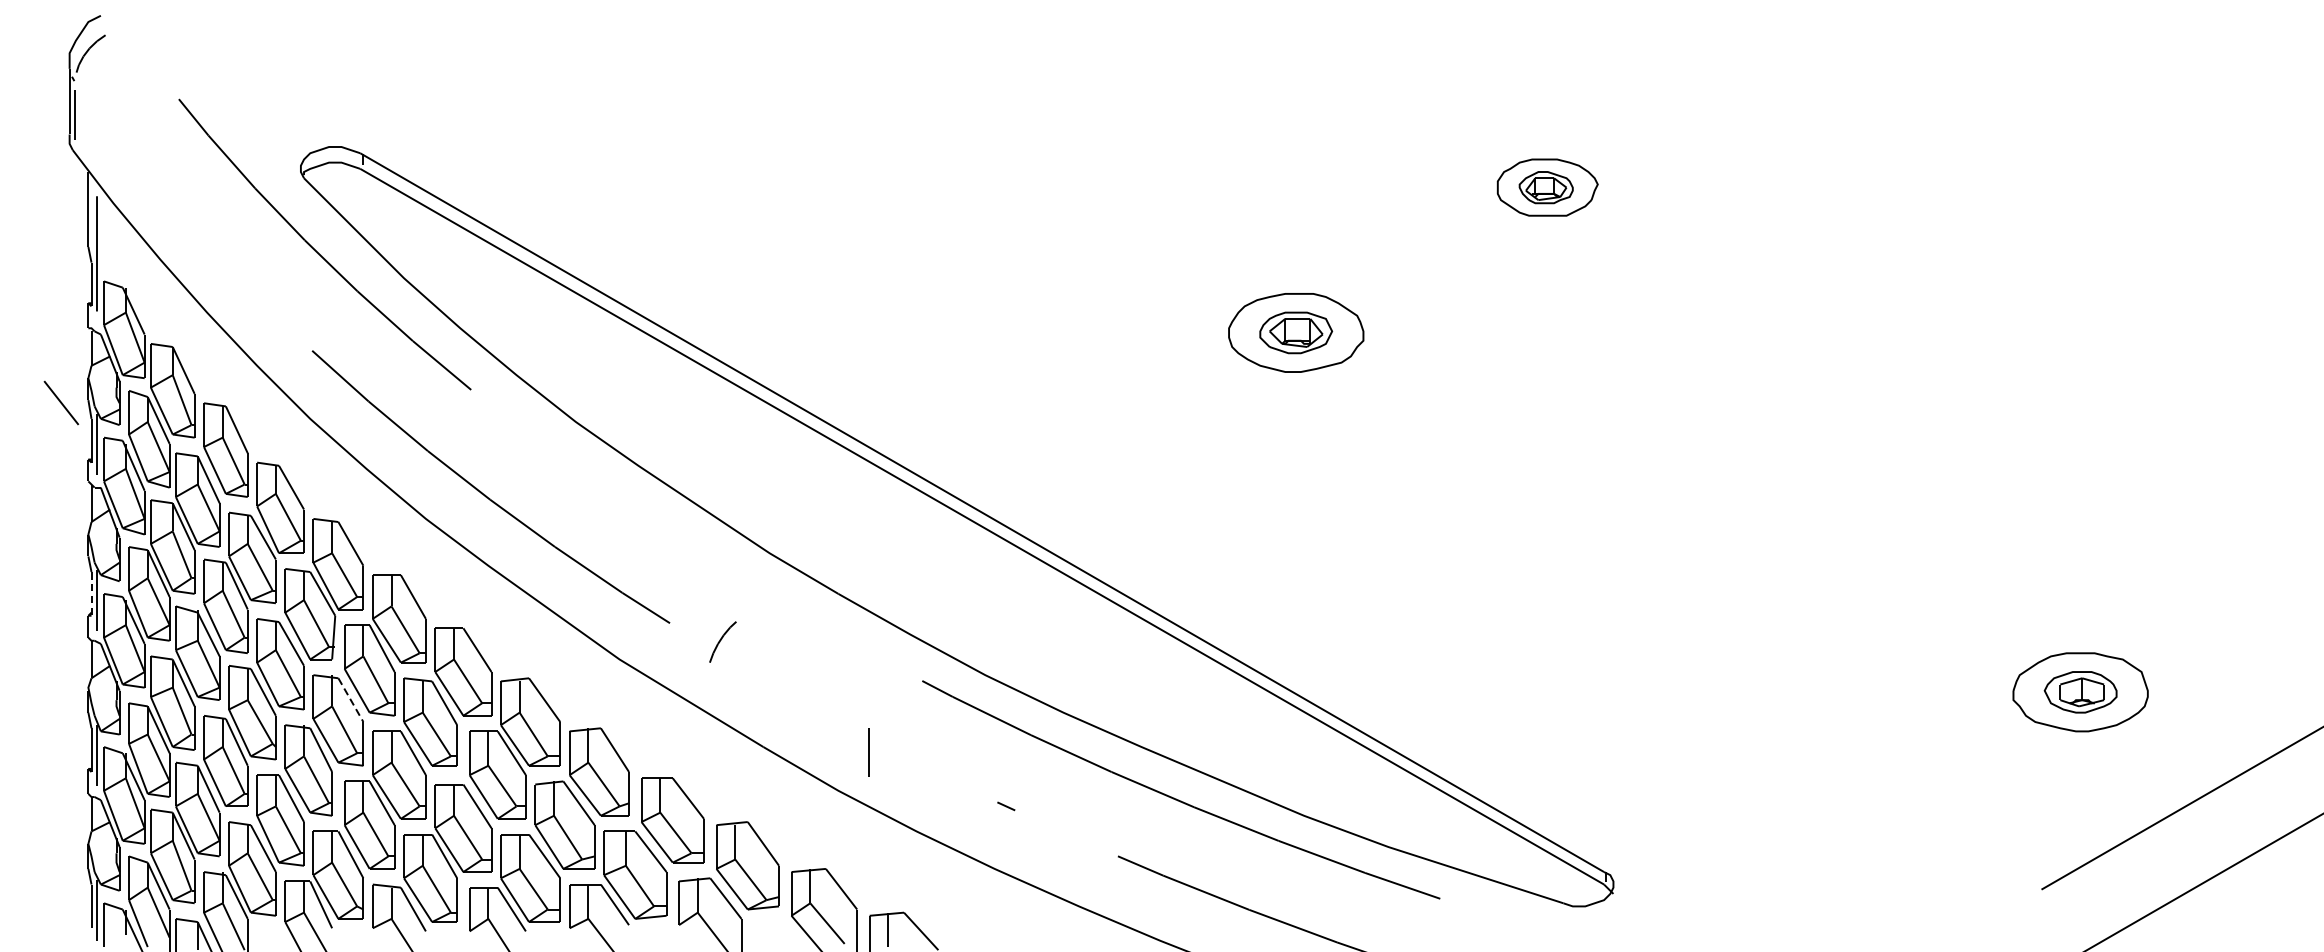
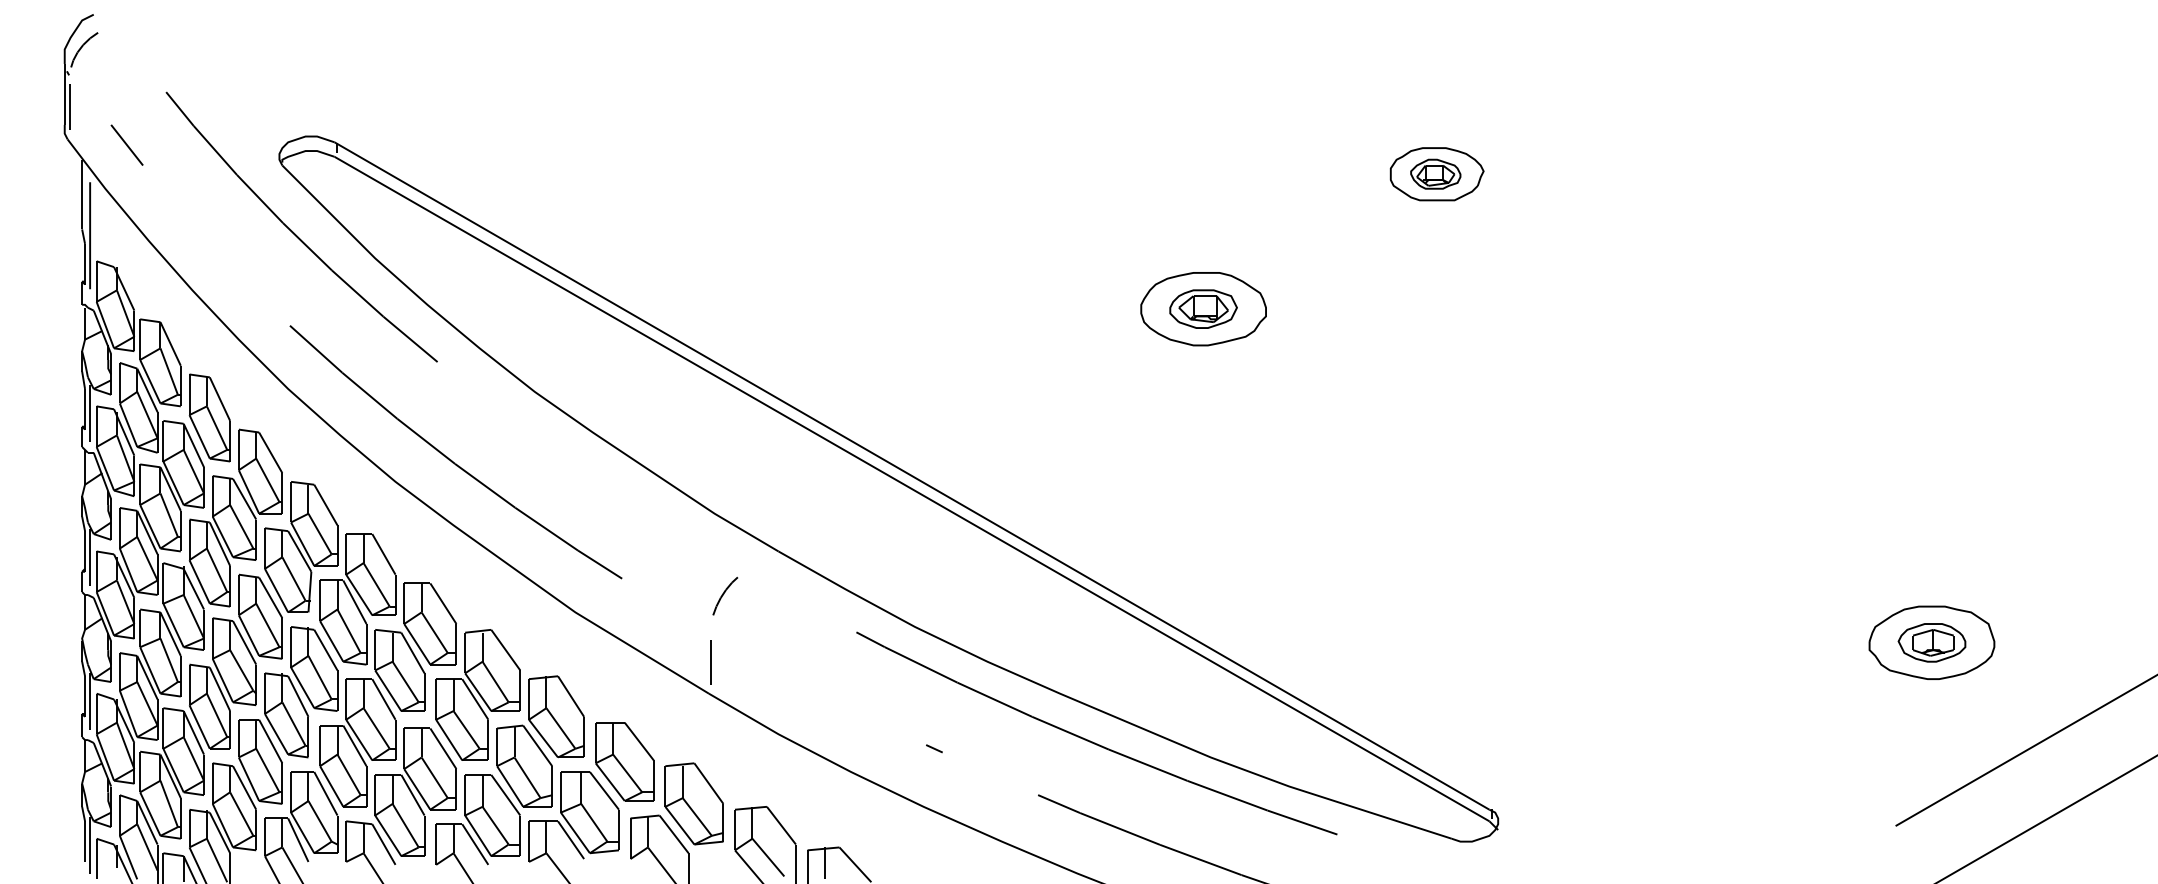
line: (60, 402) -> (126, 144), moved
line: (92, 593) -> (85, 551), dashed -> solid
curve: (722, 640) -> (724, 594), moved
line: (351, 700) -> (326, 650), dashed -> solid
line: (868, 752) -> (710, 662), moved

